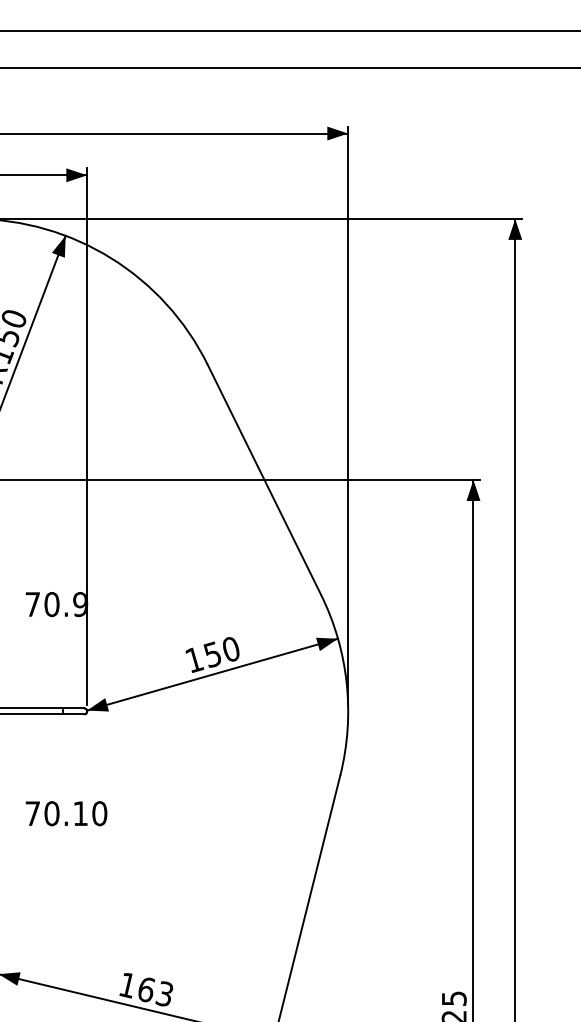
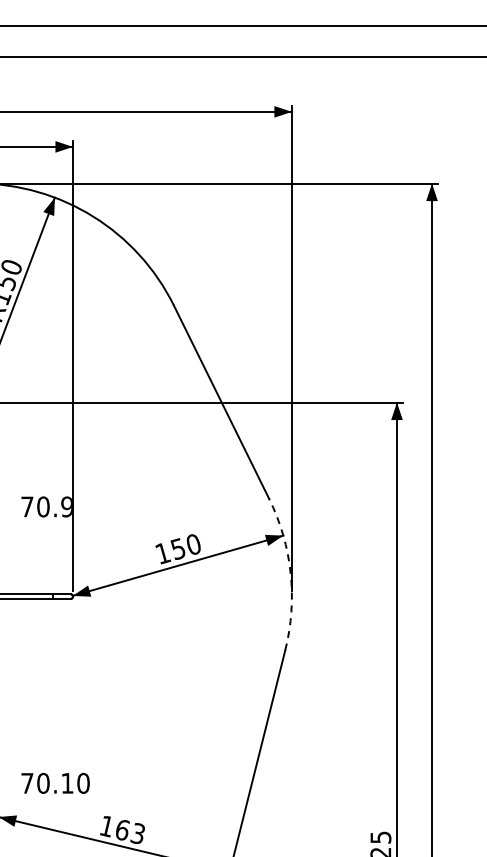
arc: (346, 683) -> (290, 573), solid -> dashed
text: (66, 812) -> (55, 782), moved

